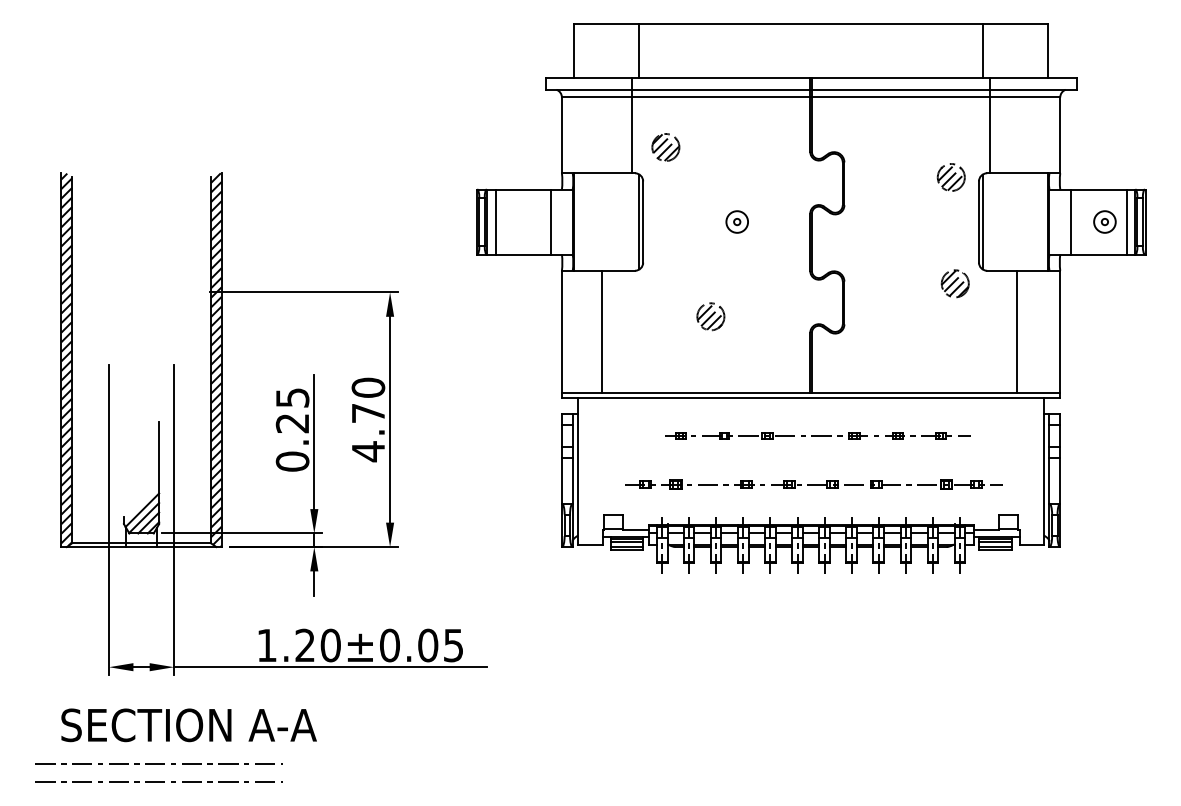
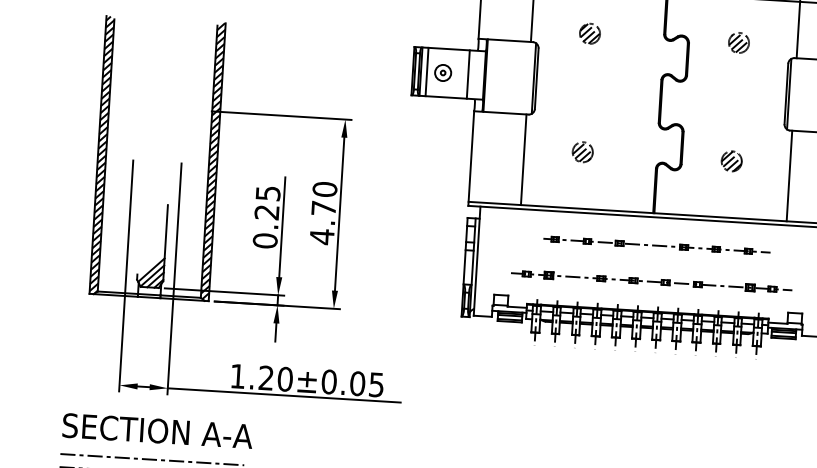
part: (665, 147) -> (589, 33), moved
part: (950, 177) -> (738, 42), moved
part: (736, 221) -> (442, 72), moved
part: (954, 283) -> (731, 161), moved
line: (602, 331) -> (523, 159), moved
line: (1016, 331) -> (789, 175), moved
text: (188, 725) -> (157, 431), moved

